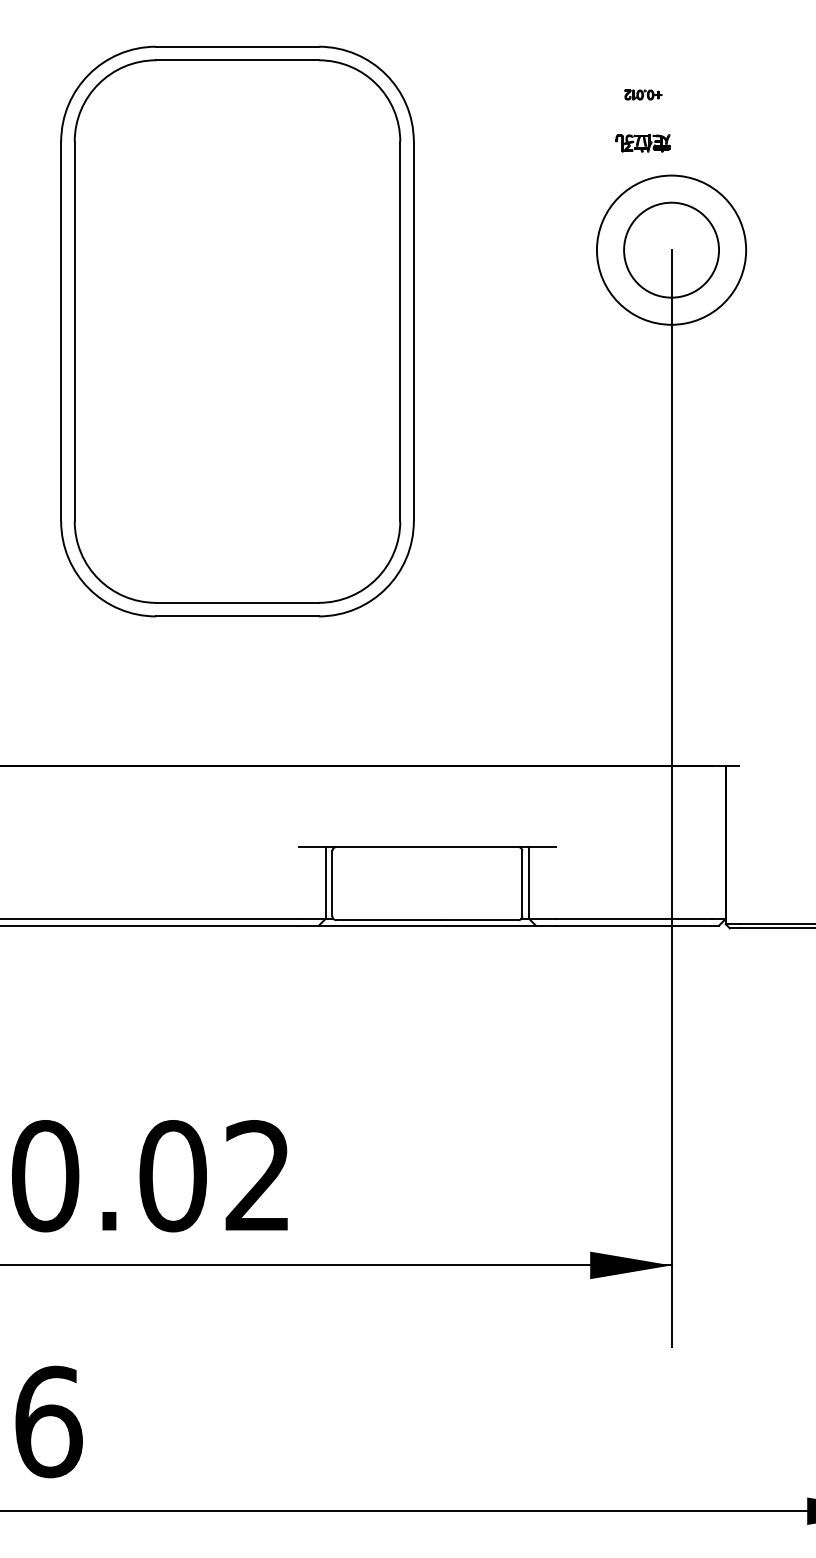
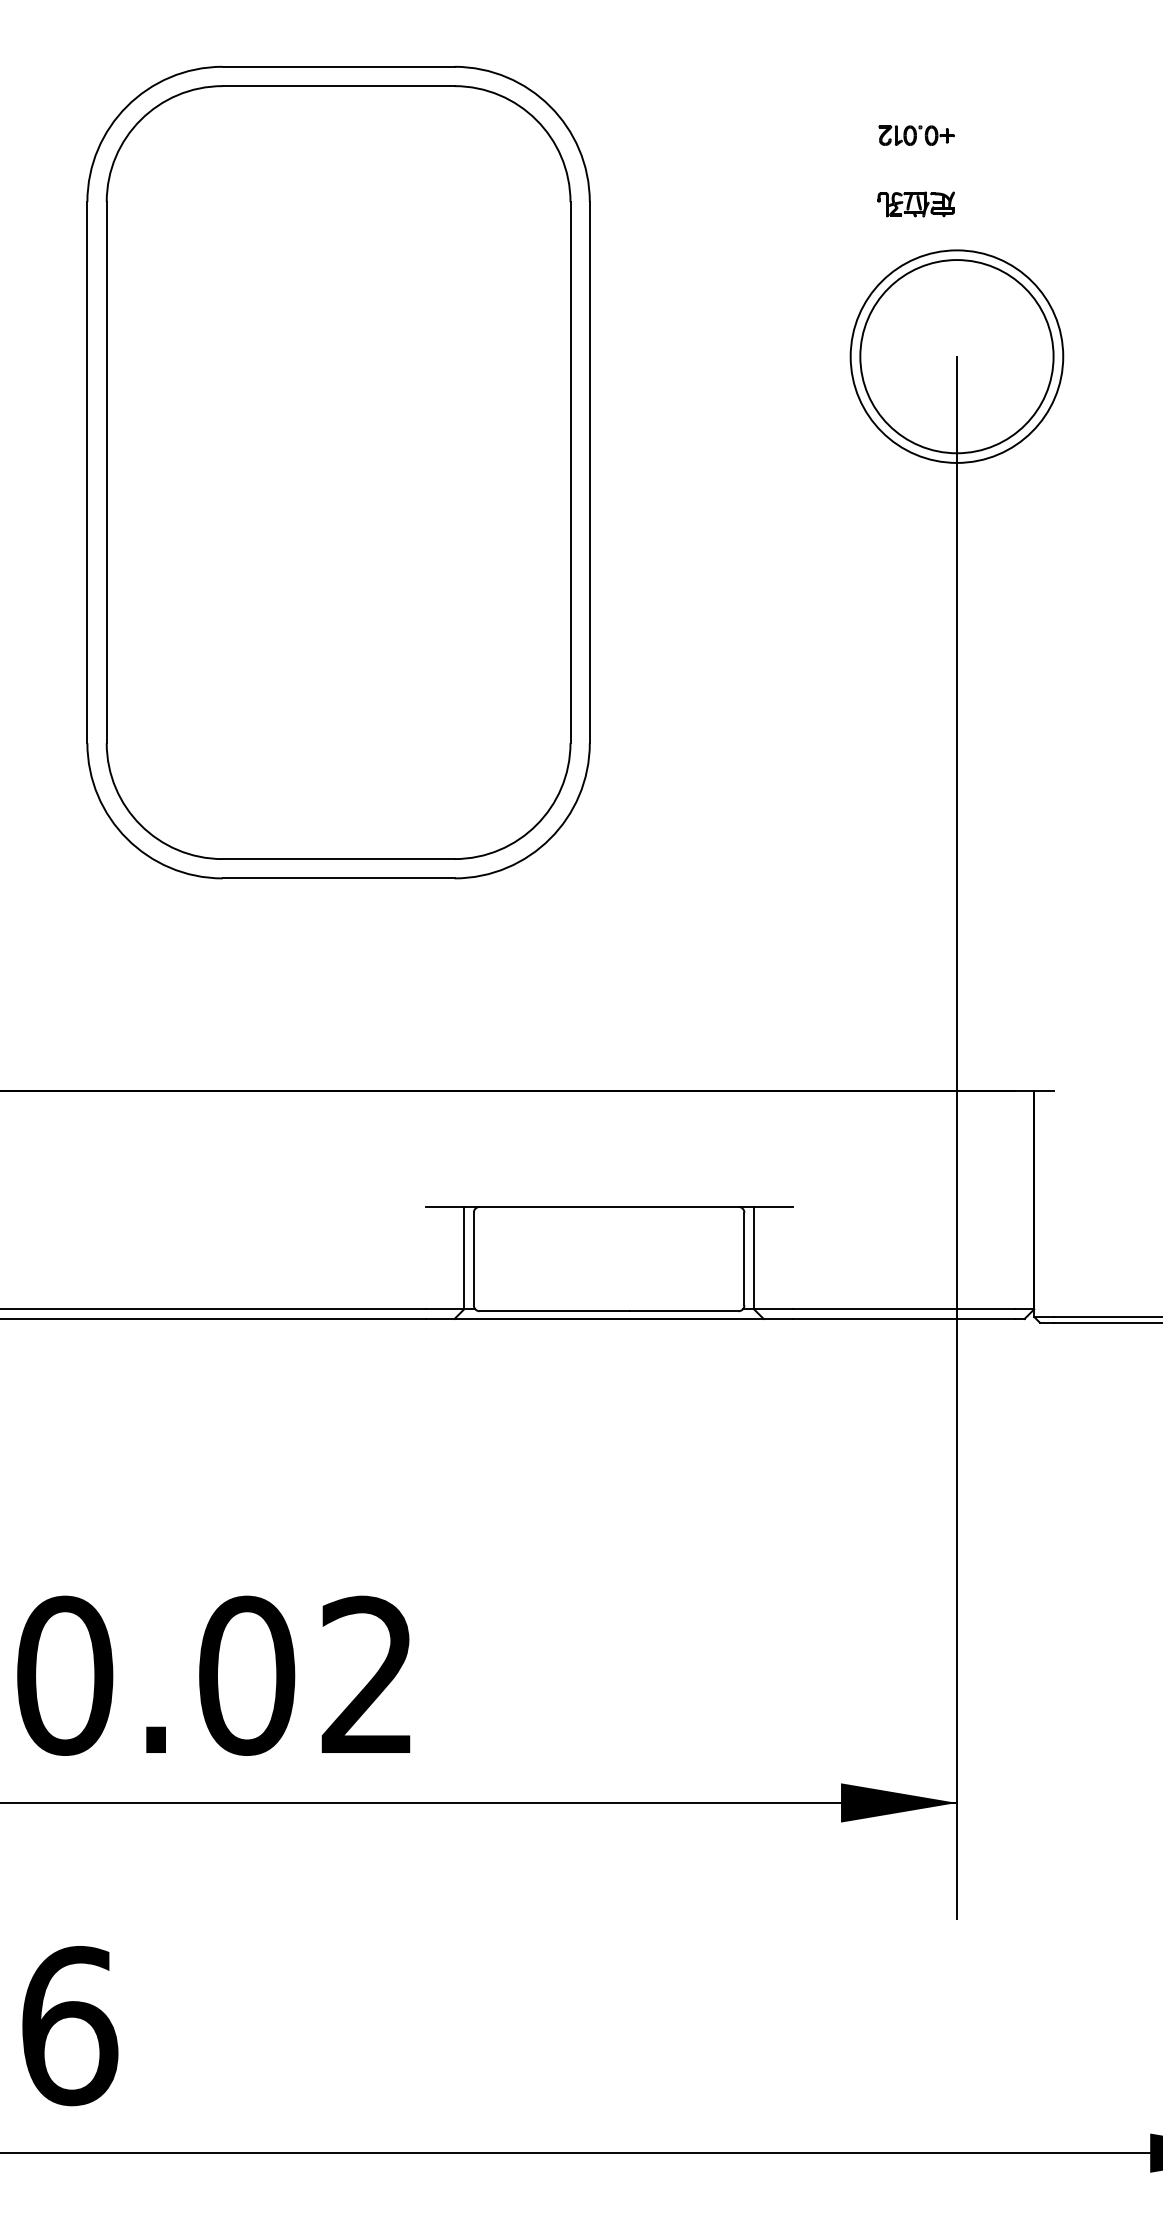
part: (643, 94) -> (916, 134), size x1.43
circle: (671, 250) -> (956, 357), size x1.43

